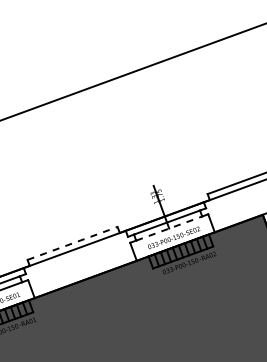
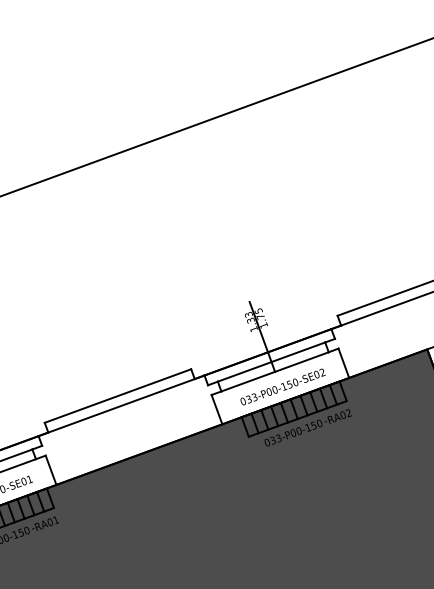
line: (169, 228) -> (275, 371), dashed -> solid
line: (72, 243) -> (117, 396), dashed -> solid

